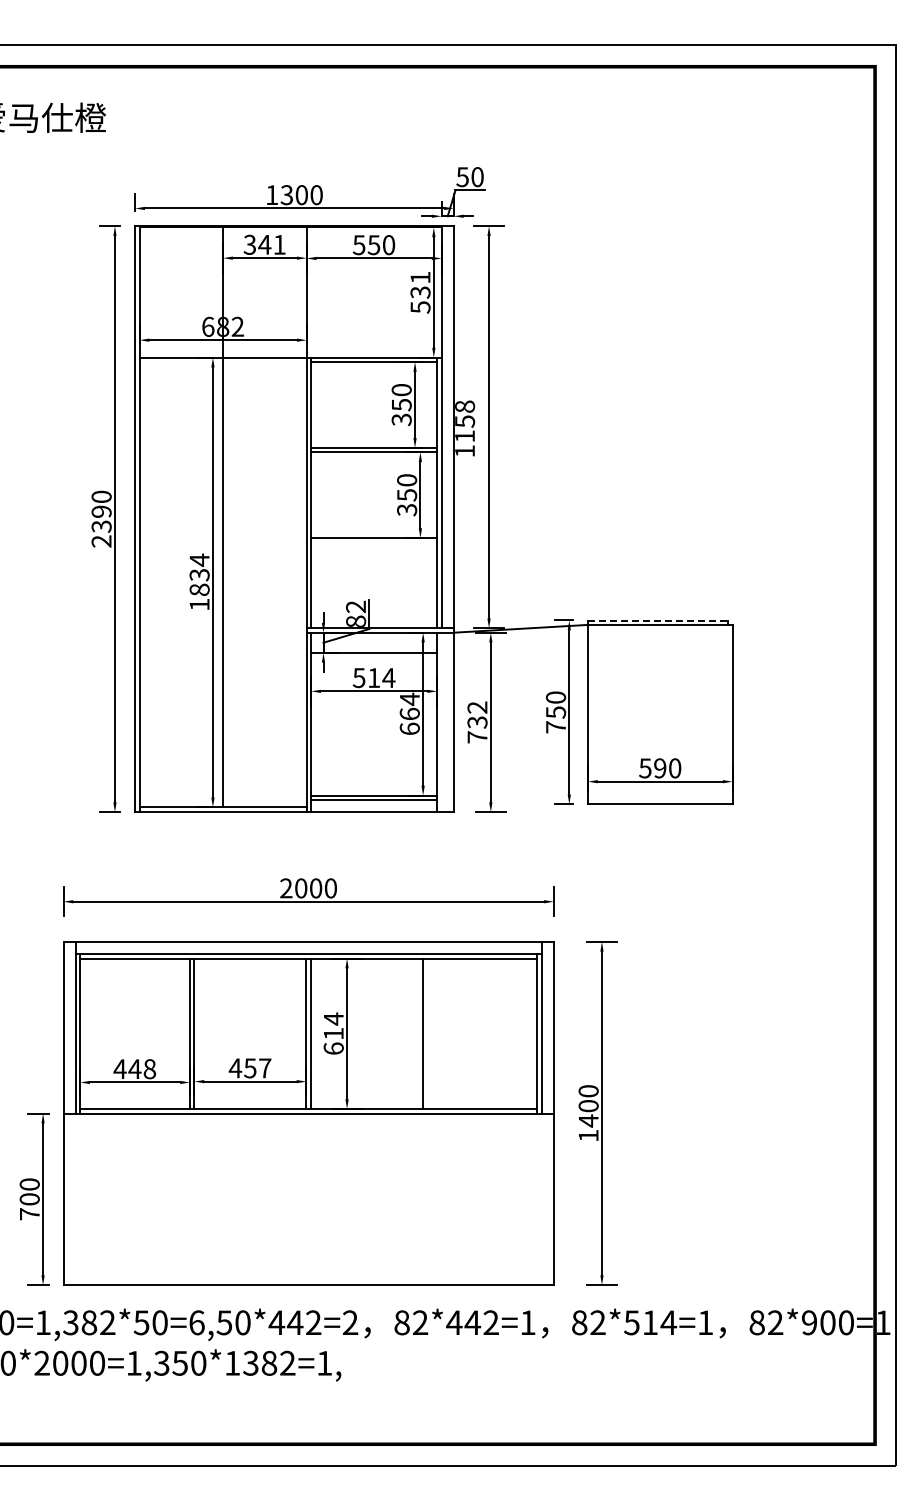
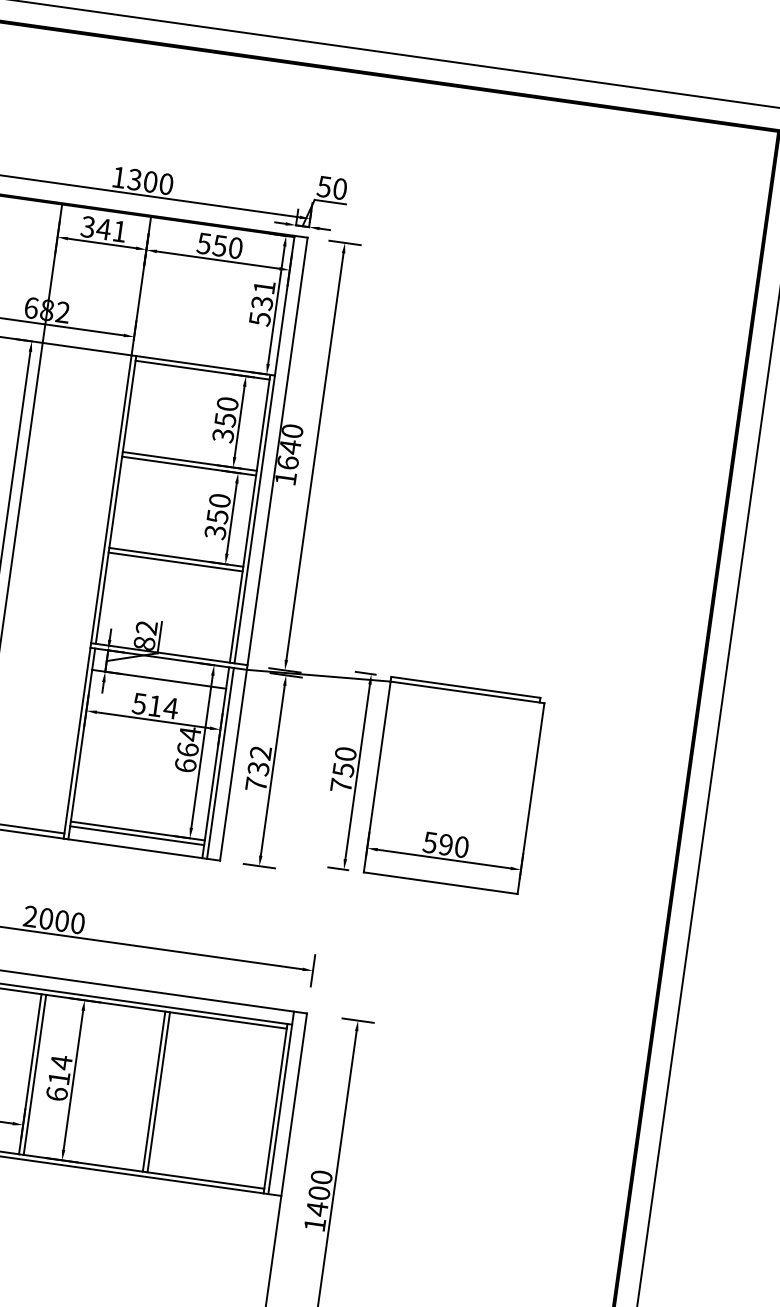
text: (465, 421) -> (290, 447), 1158 -> 1640
line: (374, 542) -> (175, 562), added
line: (658, 620) -> (466, 687), dashed -> solid
line: (441, 722) -> (220, 763), added
line: (427, 1033) -> (158, 1091), added

